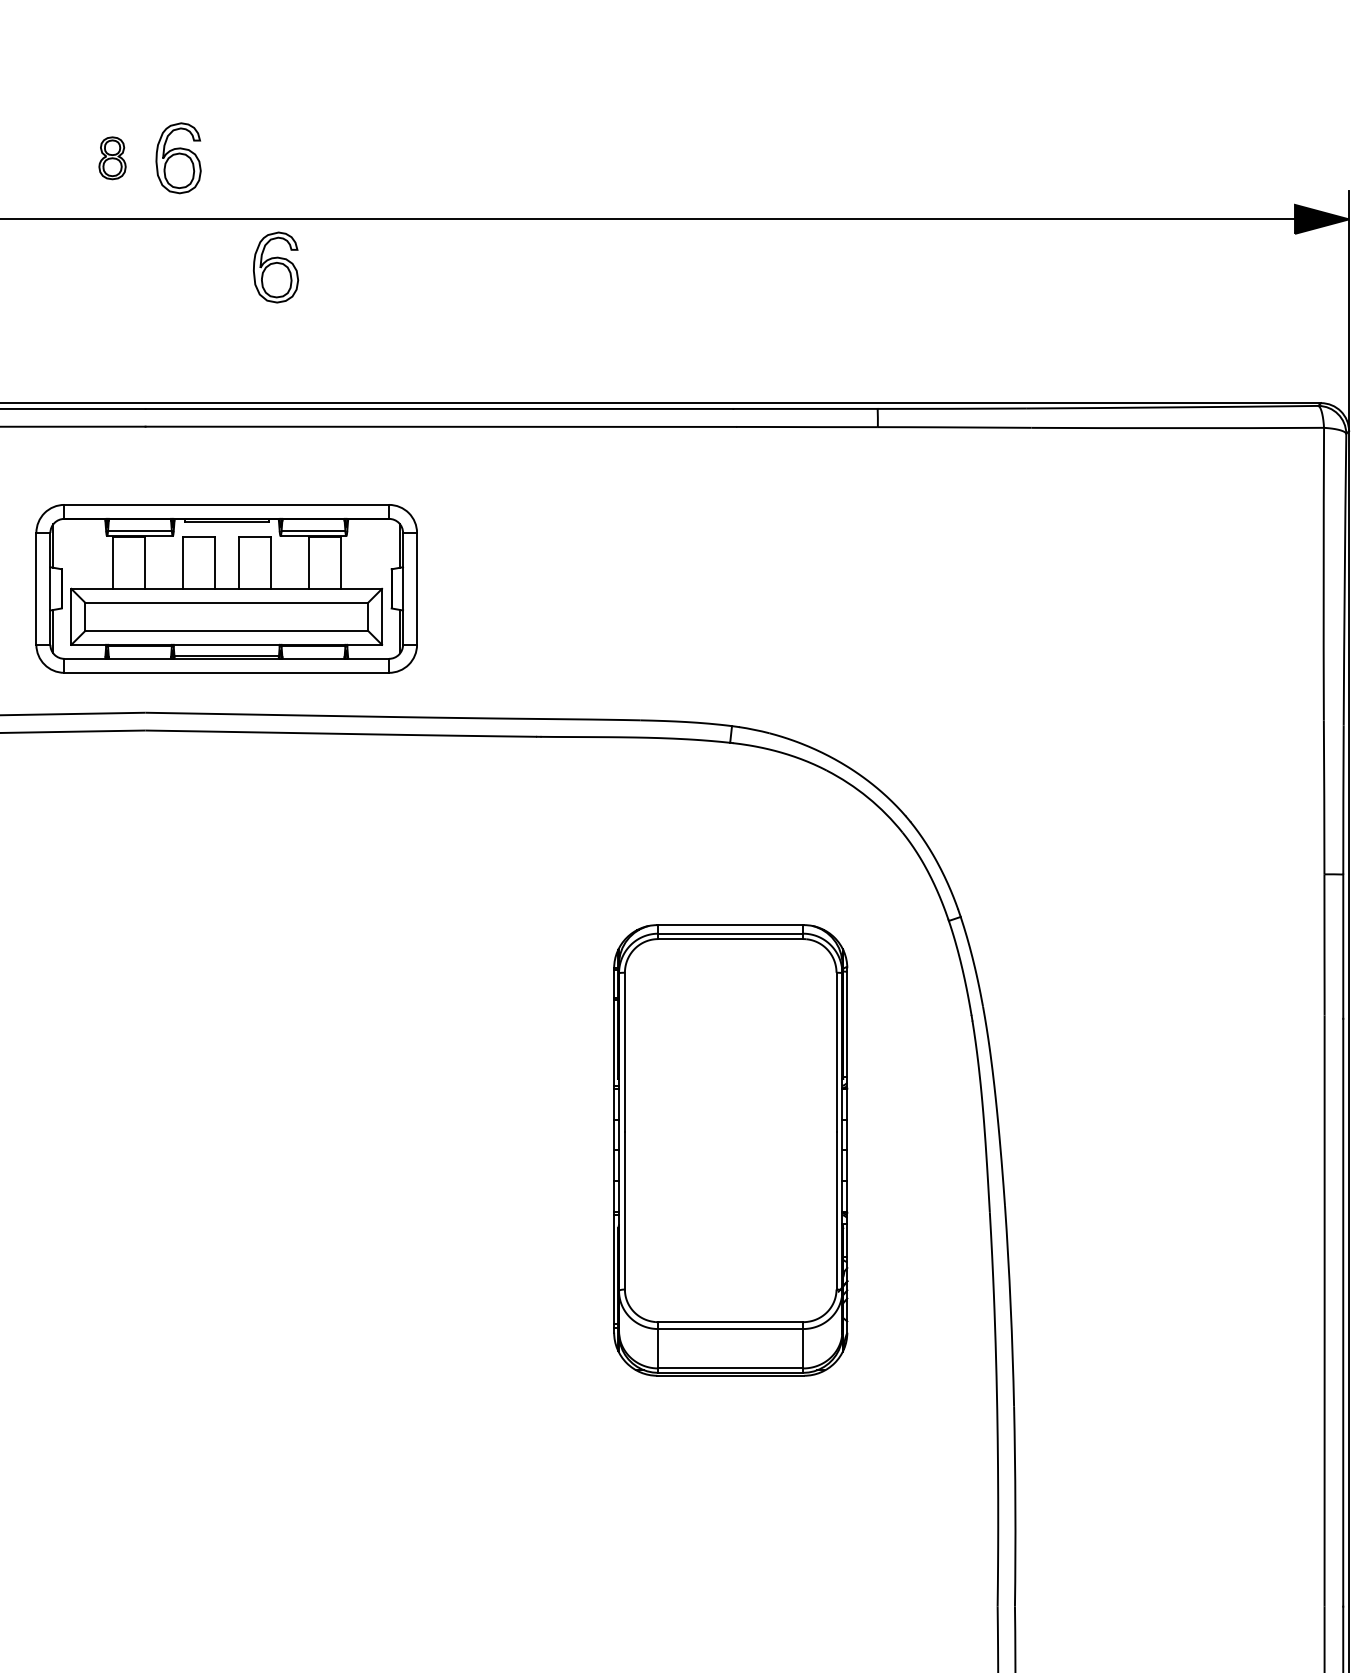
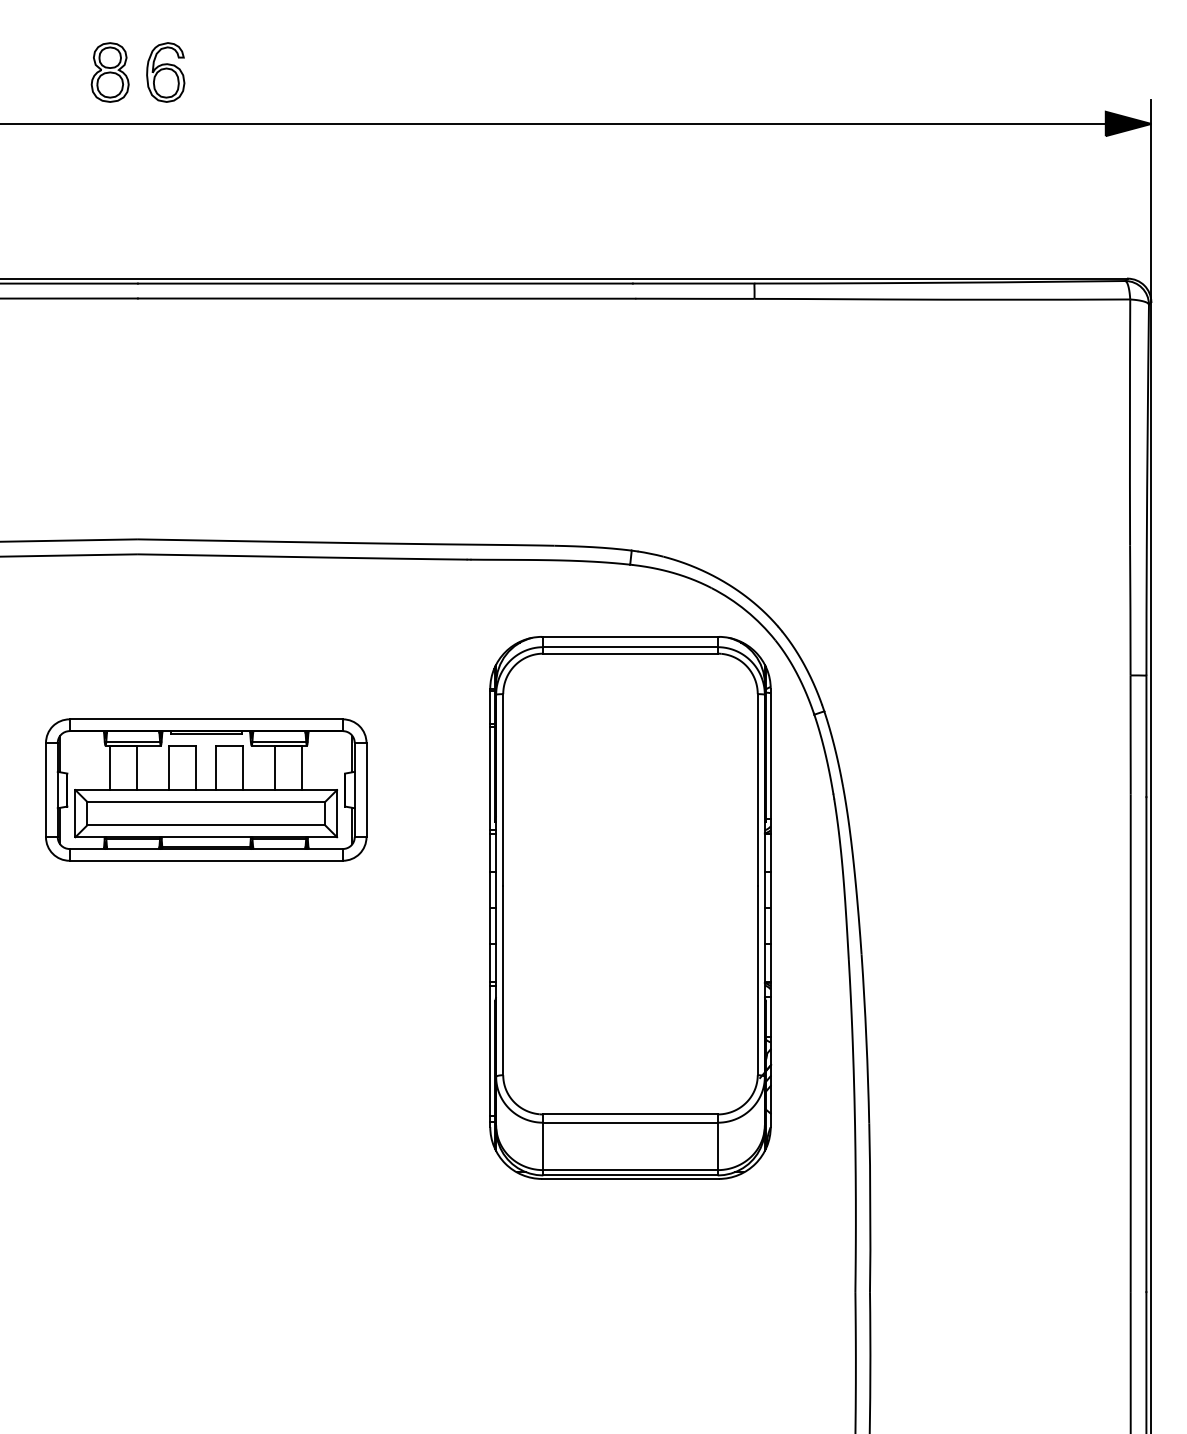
part: (111, 158) -> (109, 72), size x1.67
part: (275, 267) -> (247, 164), removed
part: (227, 588) -> (206, 789), moved
part: (730, 1149) -> (630, 907), size x1.43

